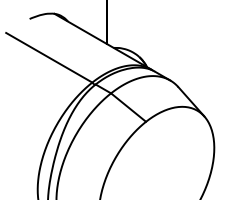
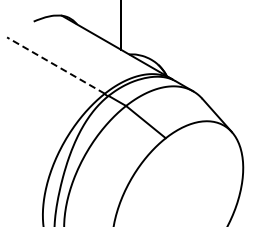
line: (48, 57) -> (55, 65), solid -> dashed

